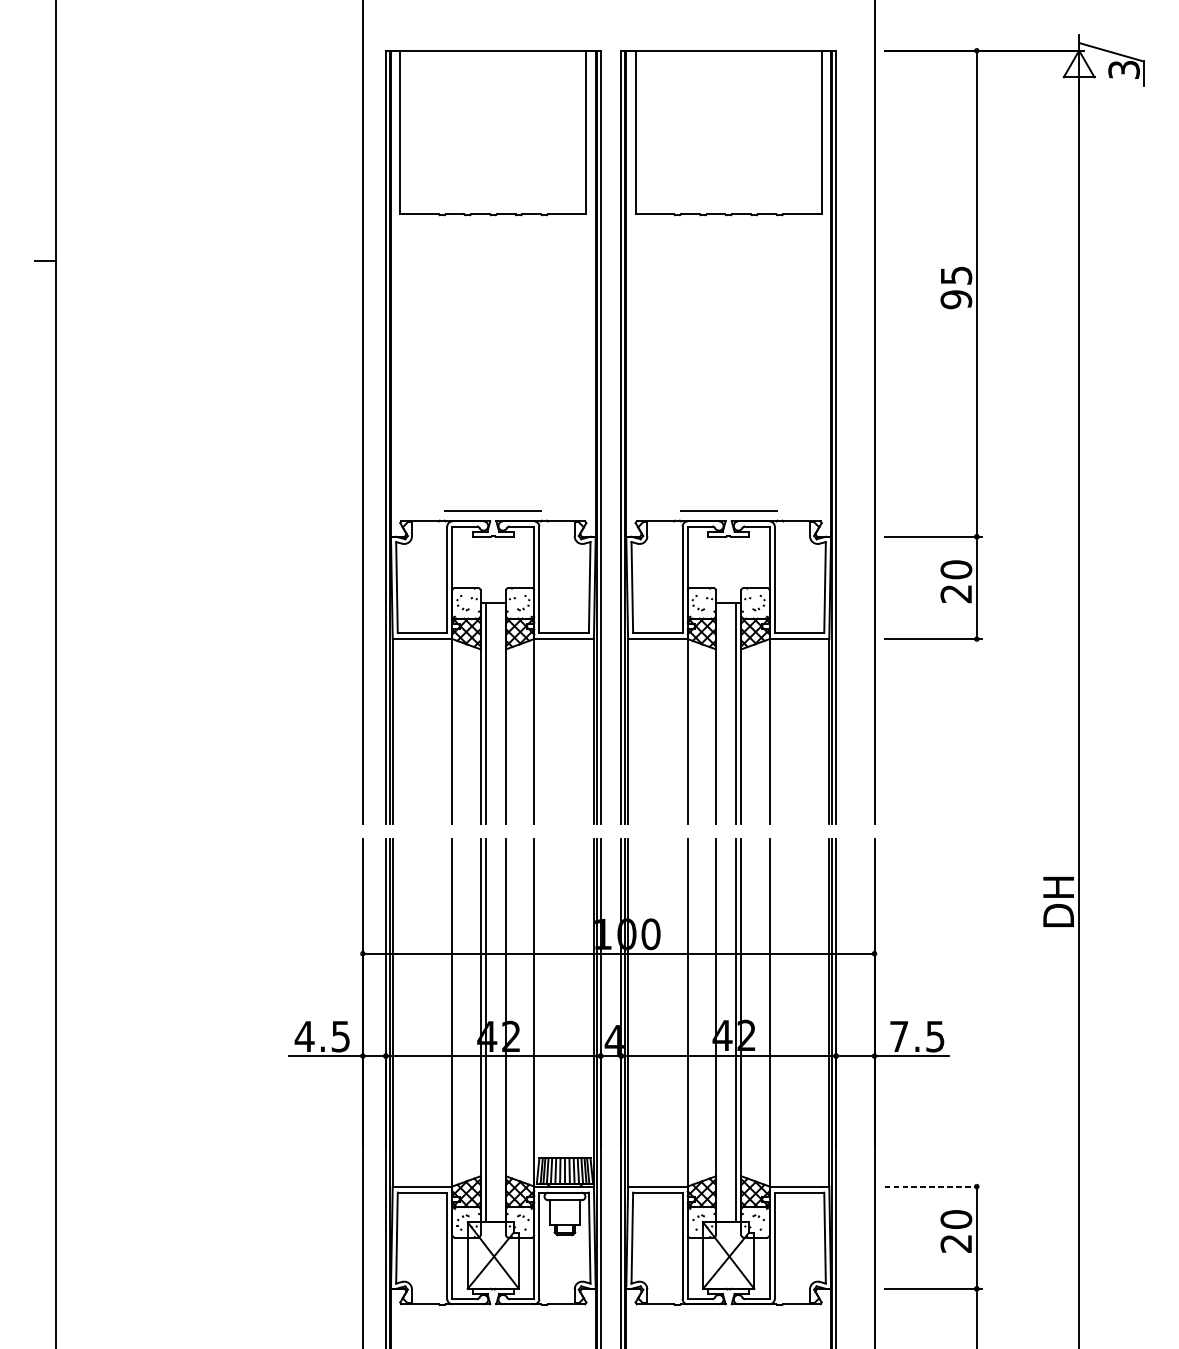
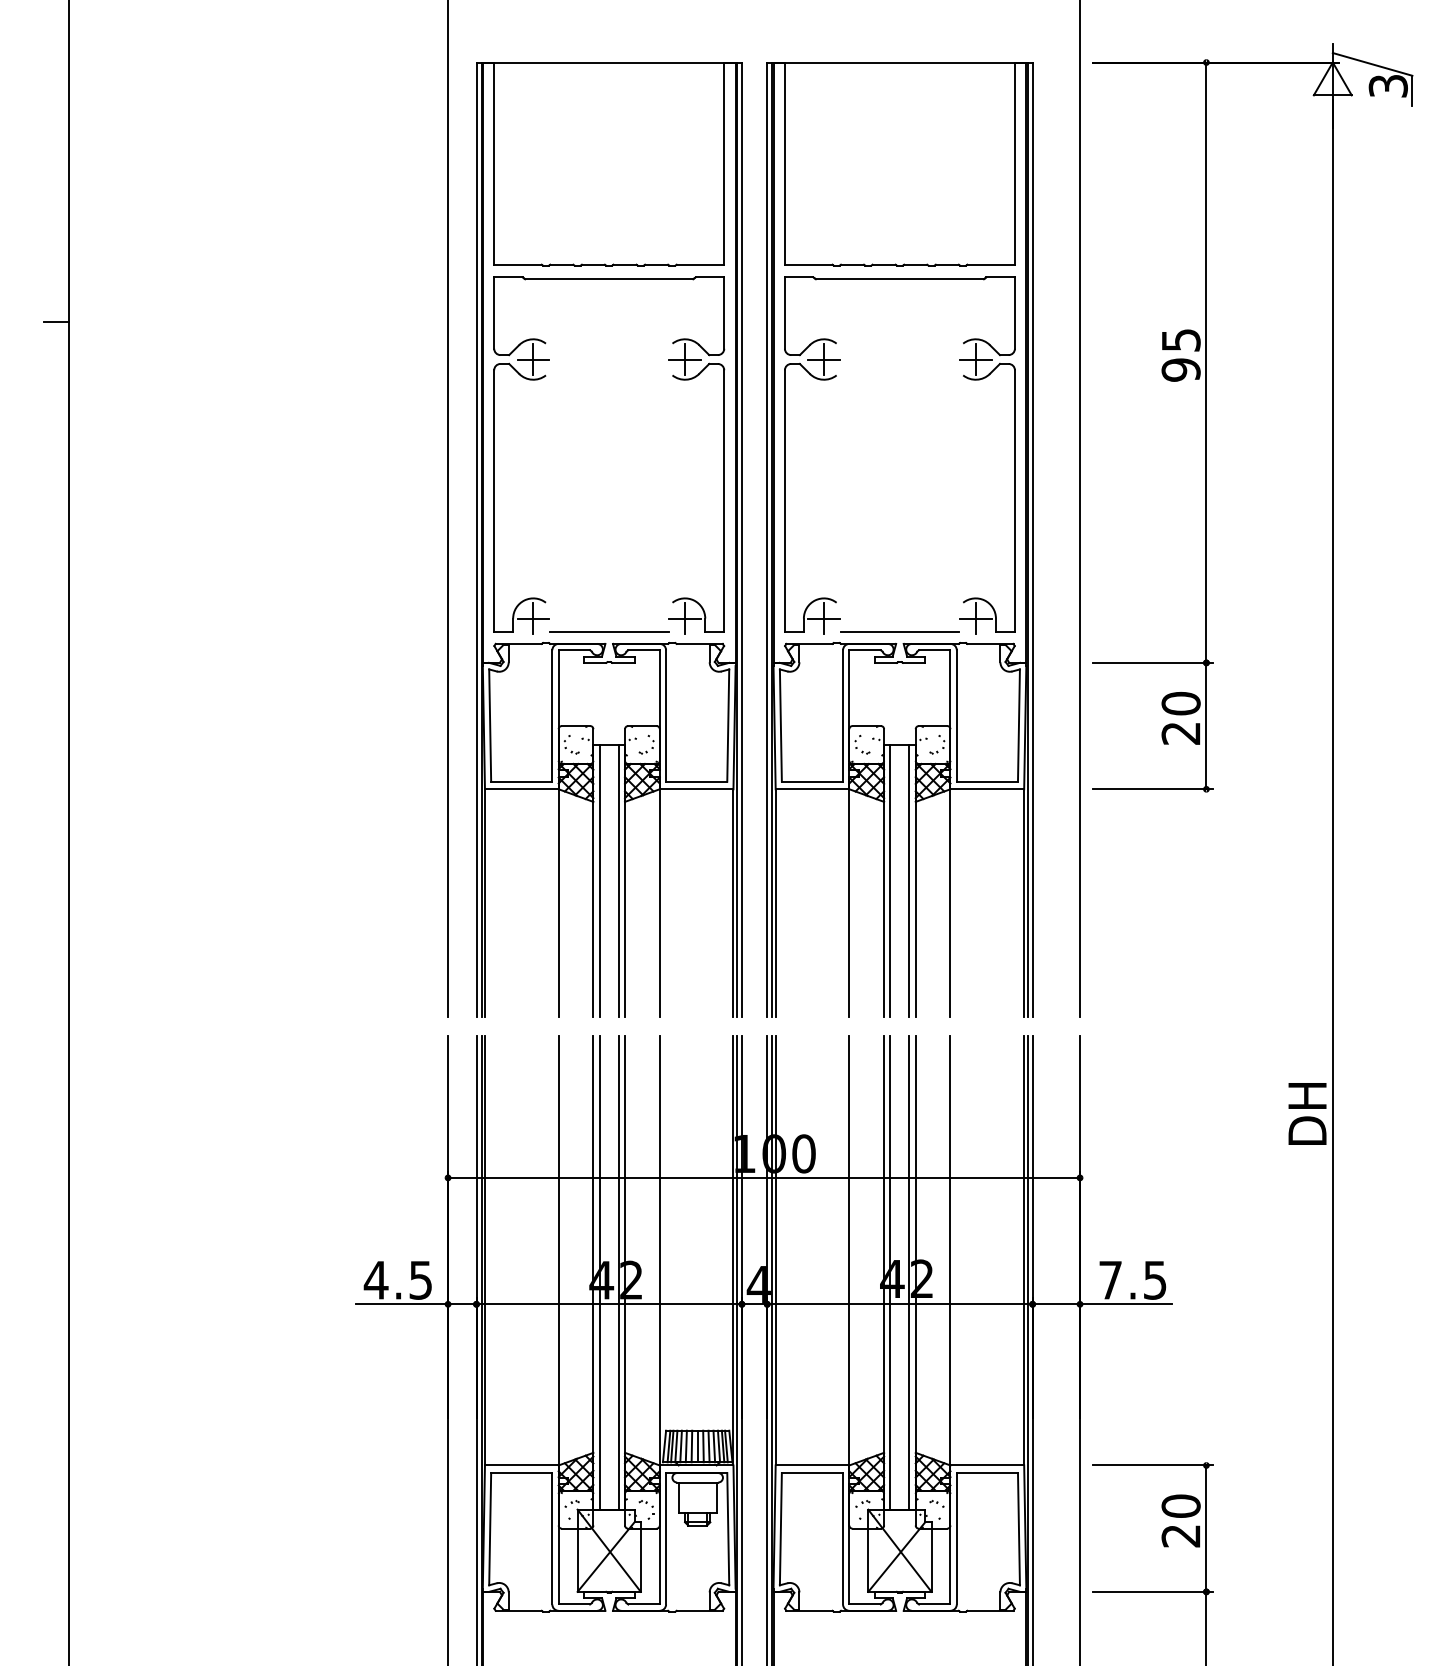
part: (545, 305) -> (673, 377), added
part: (676, 305) -> (835, 377), added
line: (500, 713) -> (618, 881), added
line: (721, 713) -> (890, 881), added
line: (500, 1030) -> (618, 1272), added
line: (721, 1030) -> (890, 1272), added
line: (933, 1186) -> (1153, 1465), dashed -> solid

